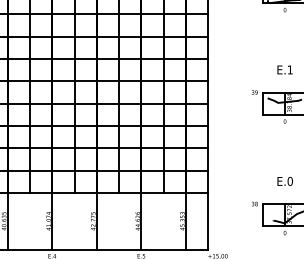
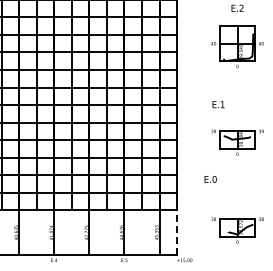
text: (285, 69) -> (218, 104), moved
text: (285, 181) -> (210, 179), moved
line: (208, 220) -> (177, 232), solid -> dashed

